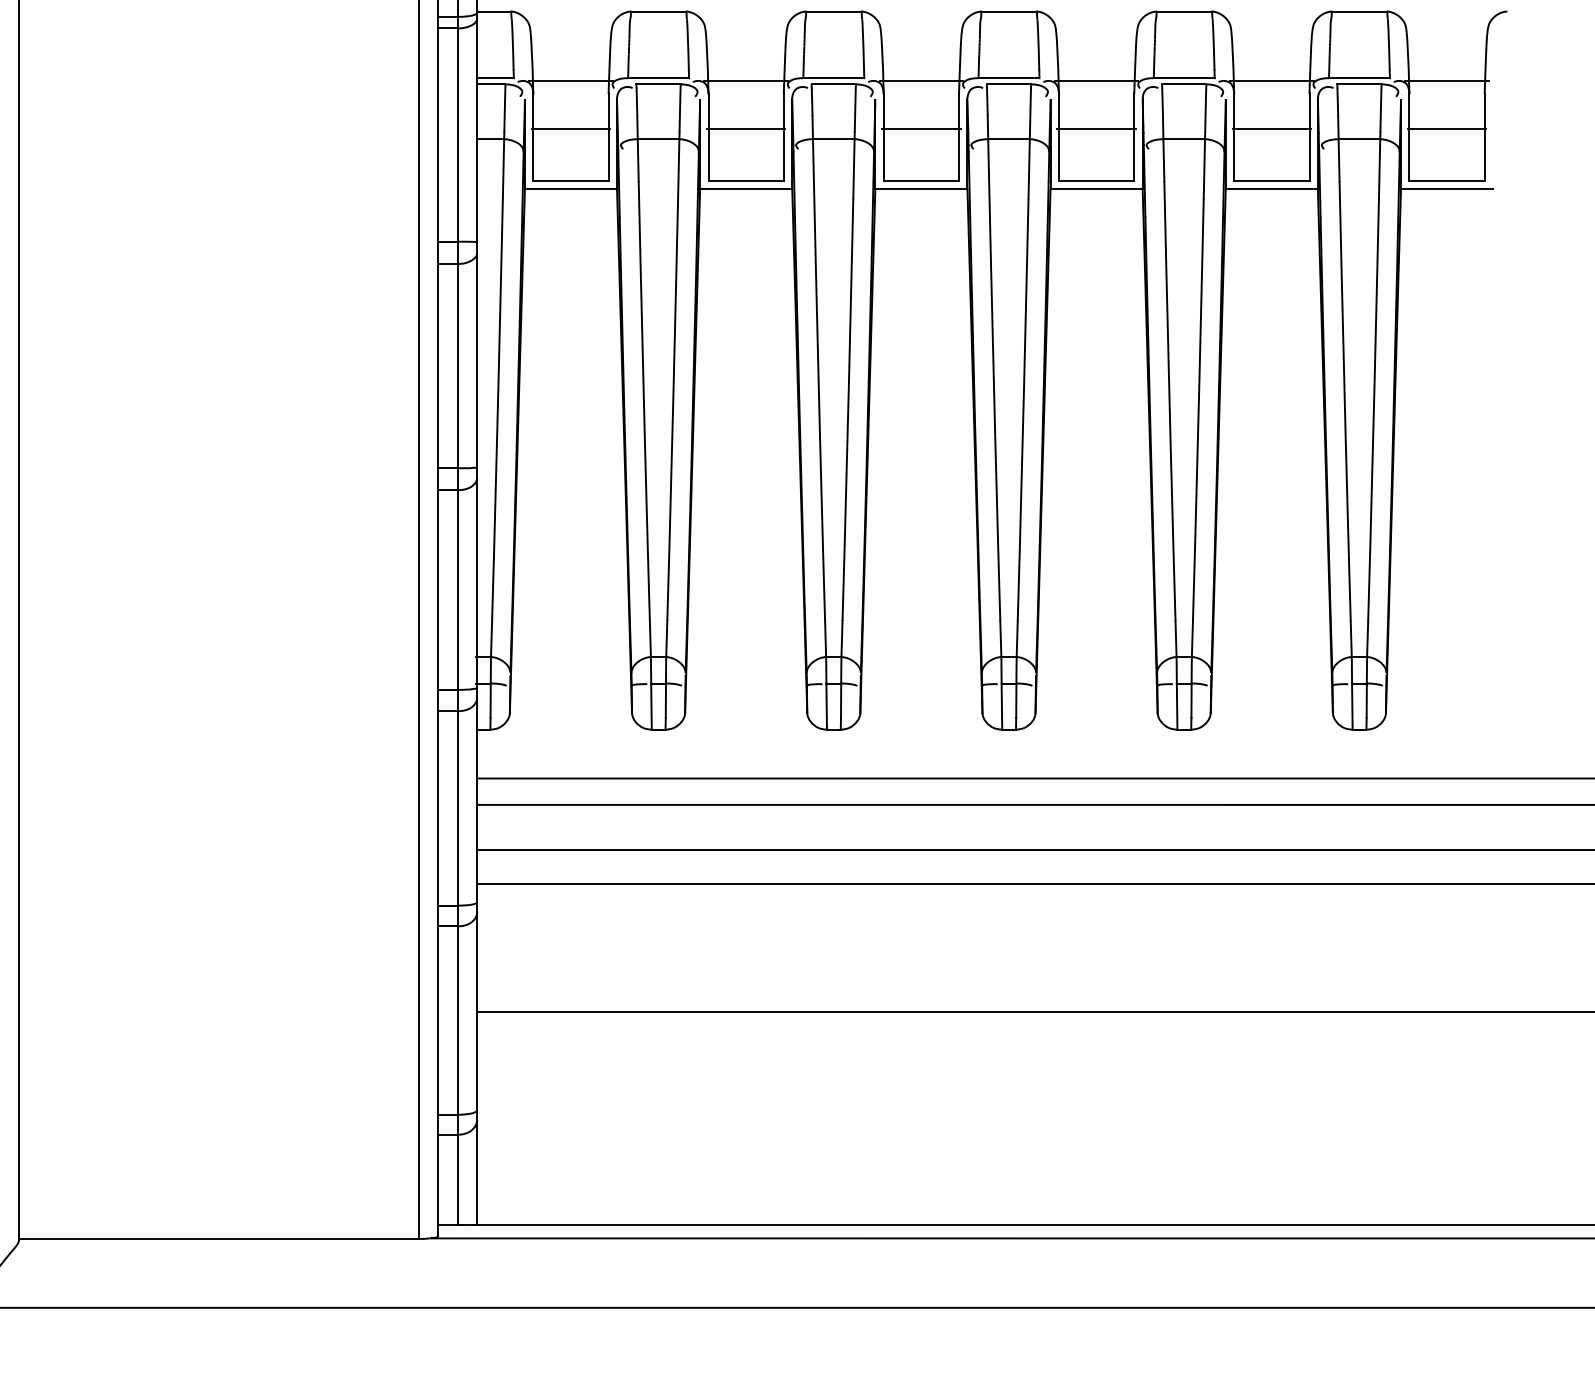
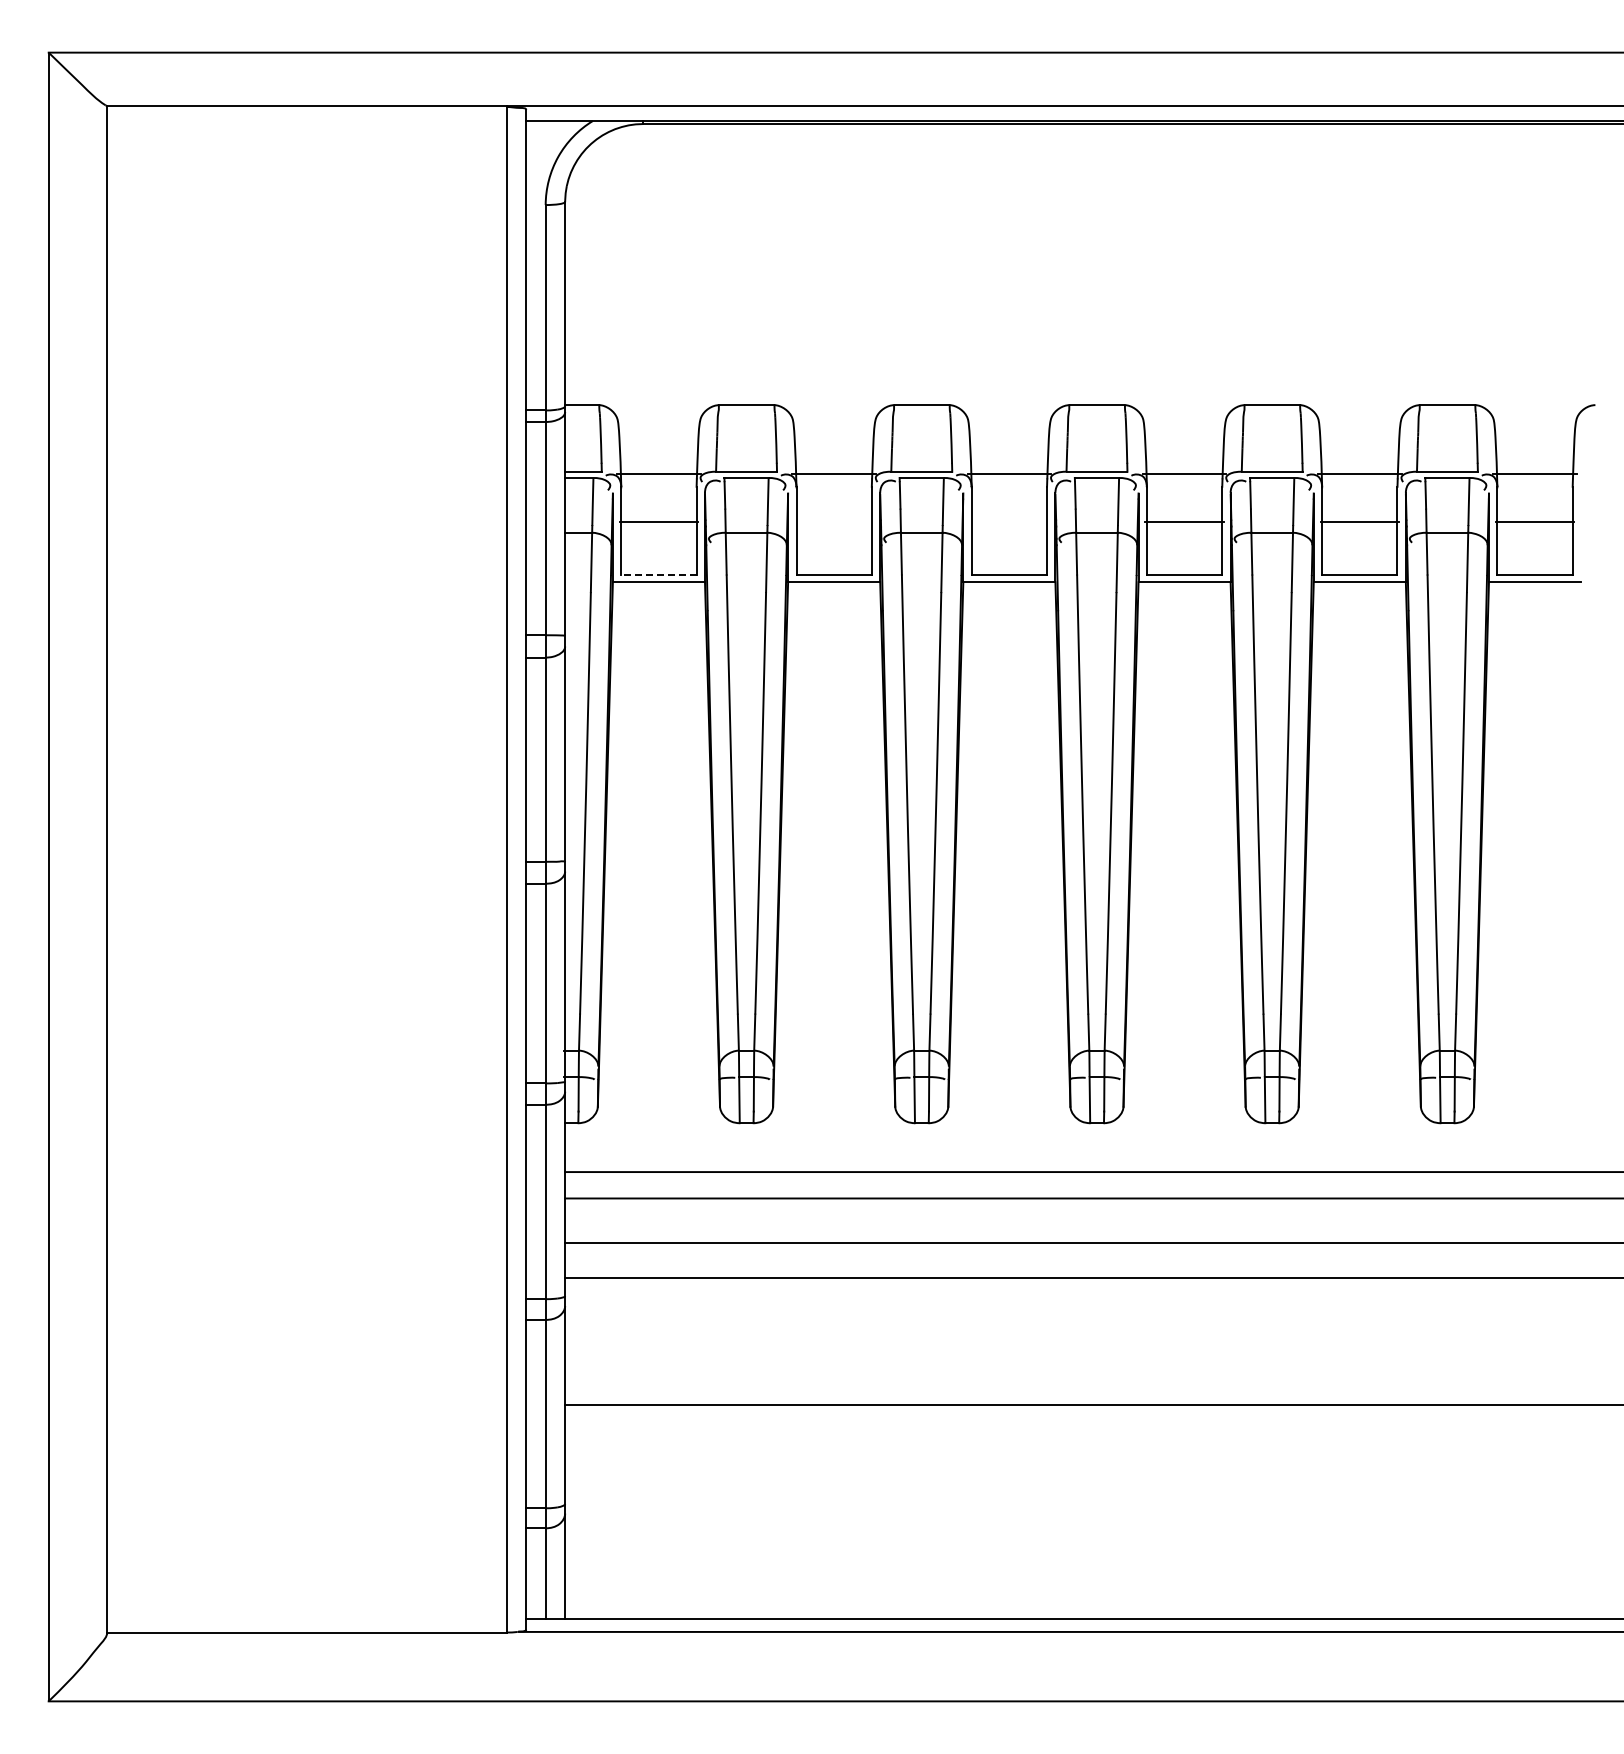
line: (745, 128) -> (833, 522), removed
line: (921, 128) -> (1009, 522), removed
line: (570, 181) -> (658, 575), solid -> dashed

